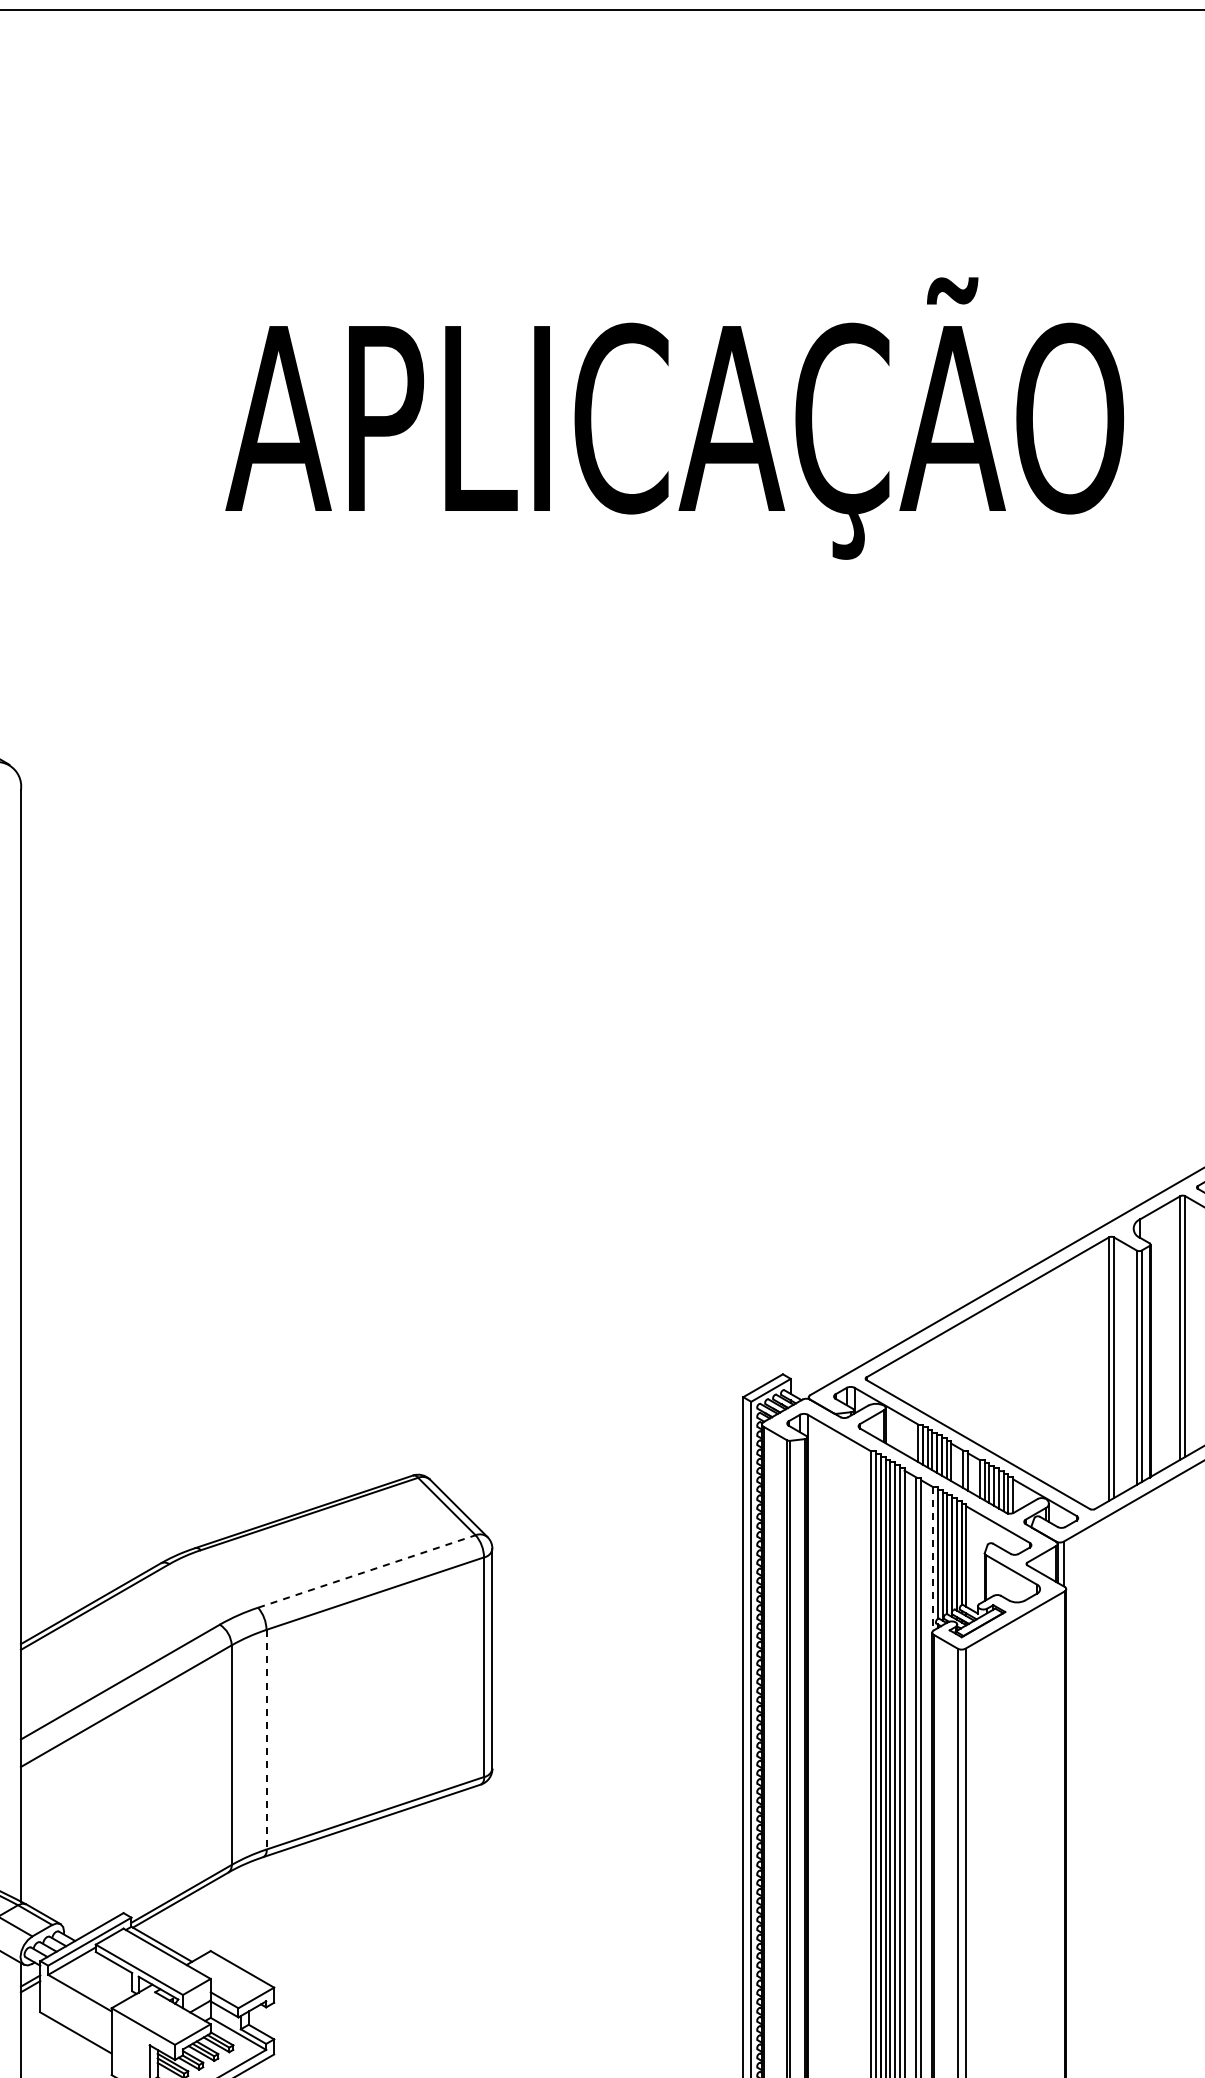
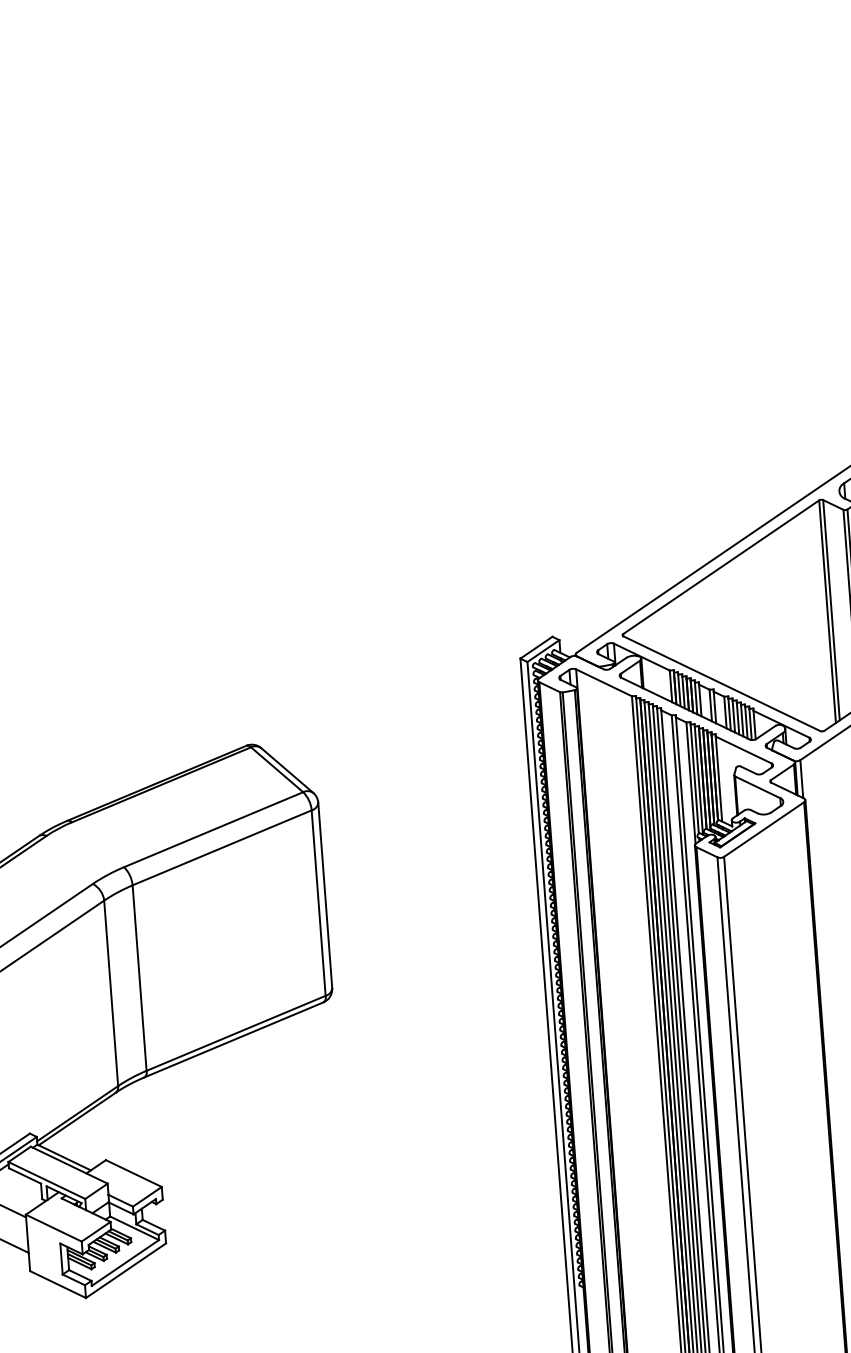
line: (933, 1559) -> (691, 783), dashed -> solid
line: (366, 1571) -> (213, 829), dashed -> solid
line: (266, 1739) -> (139, 977), dashed -> solid

